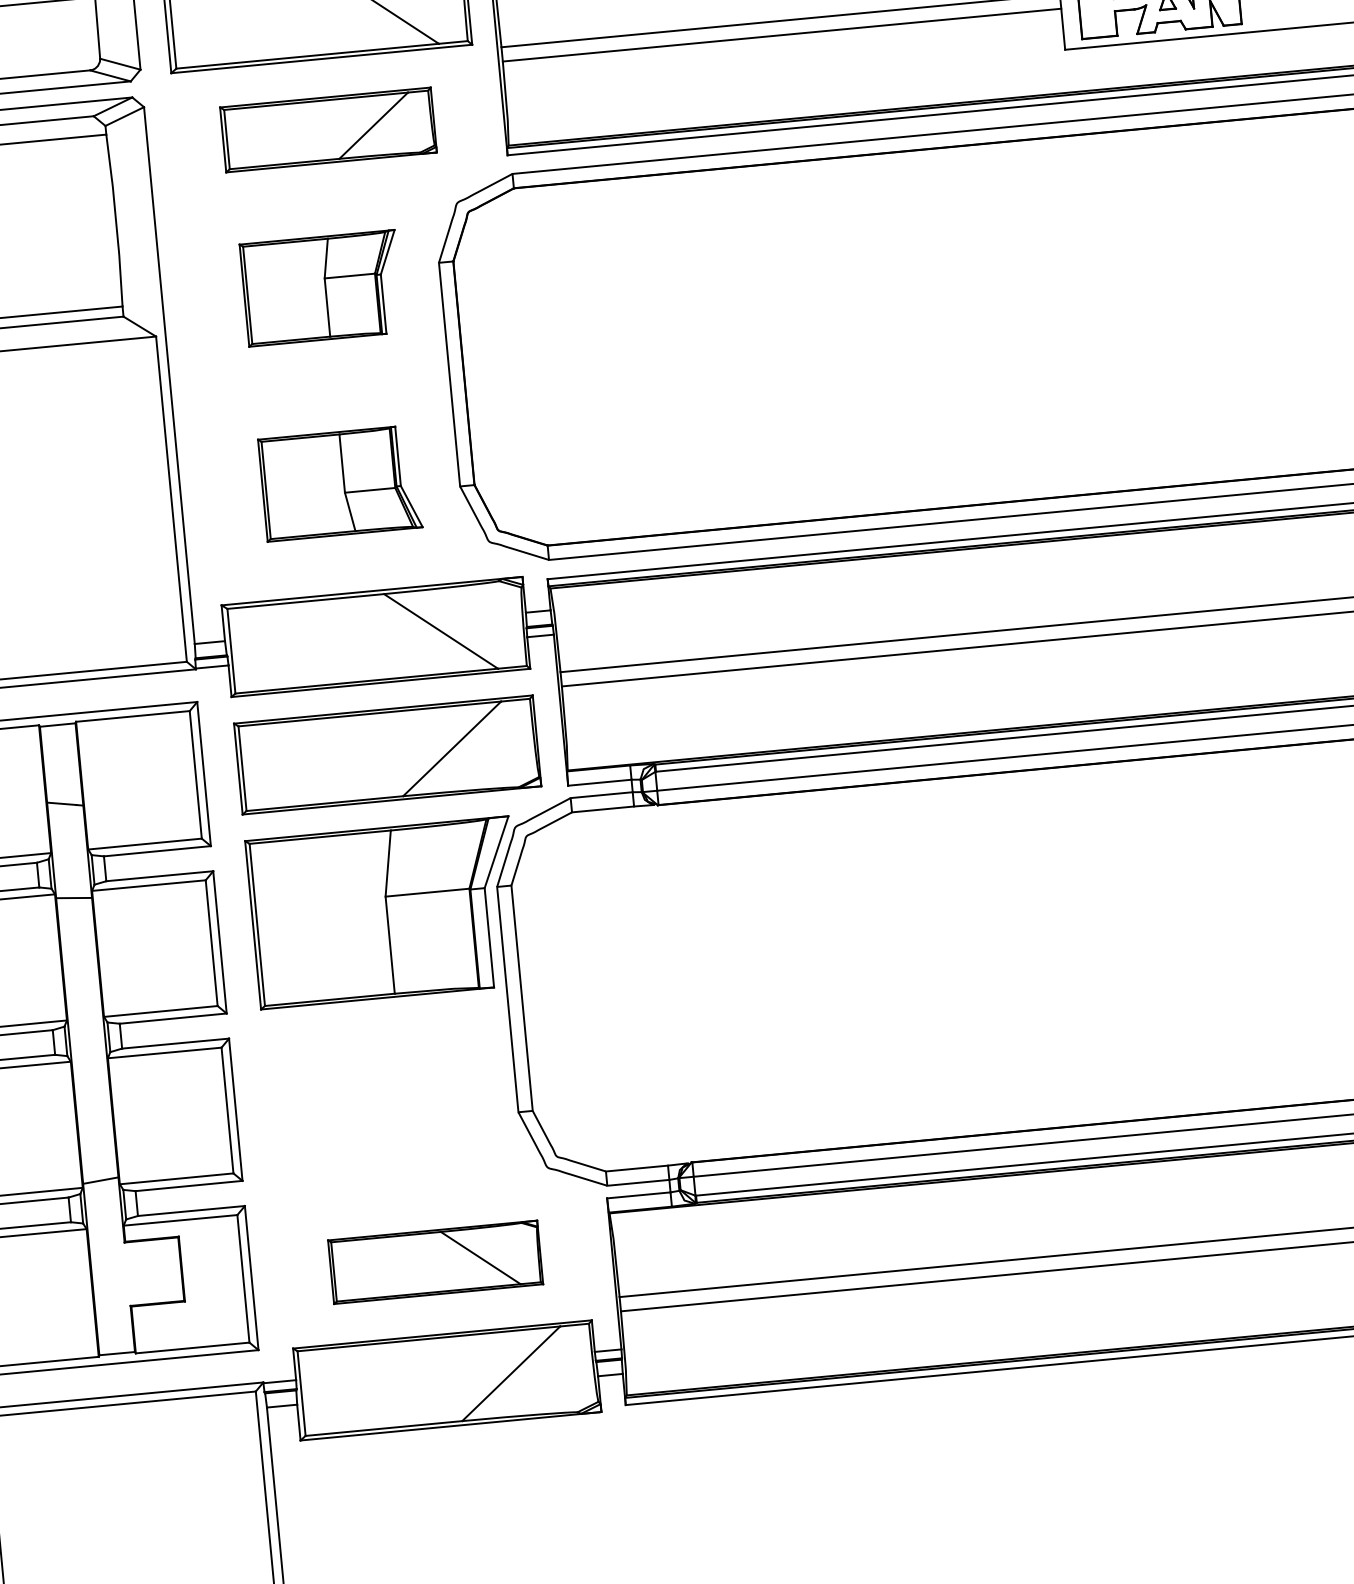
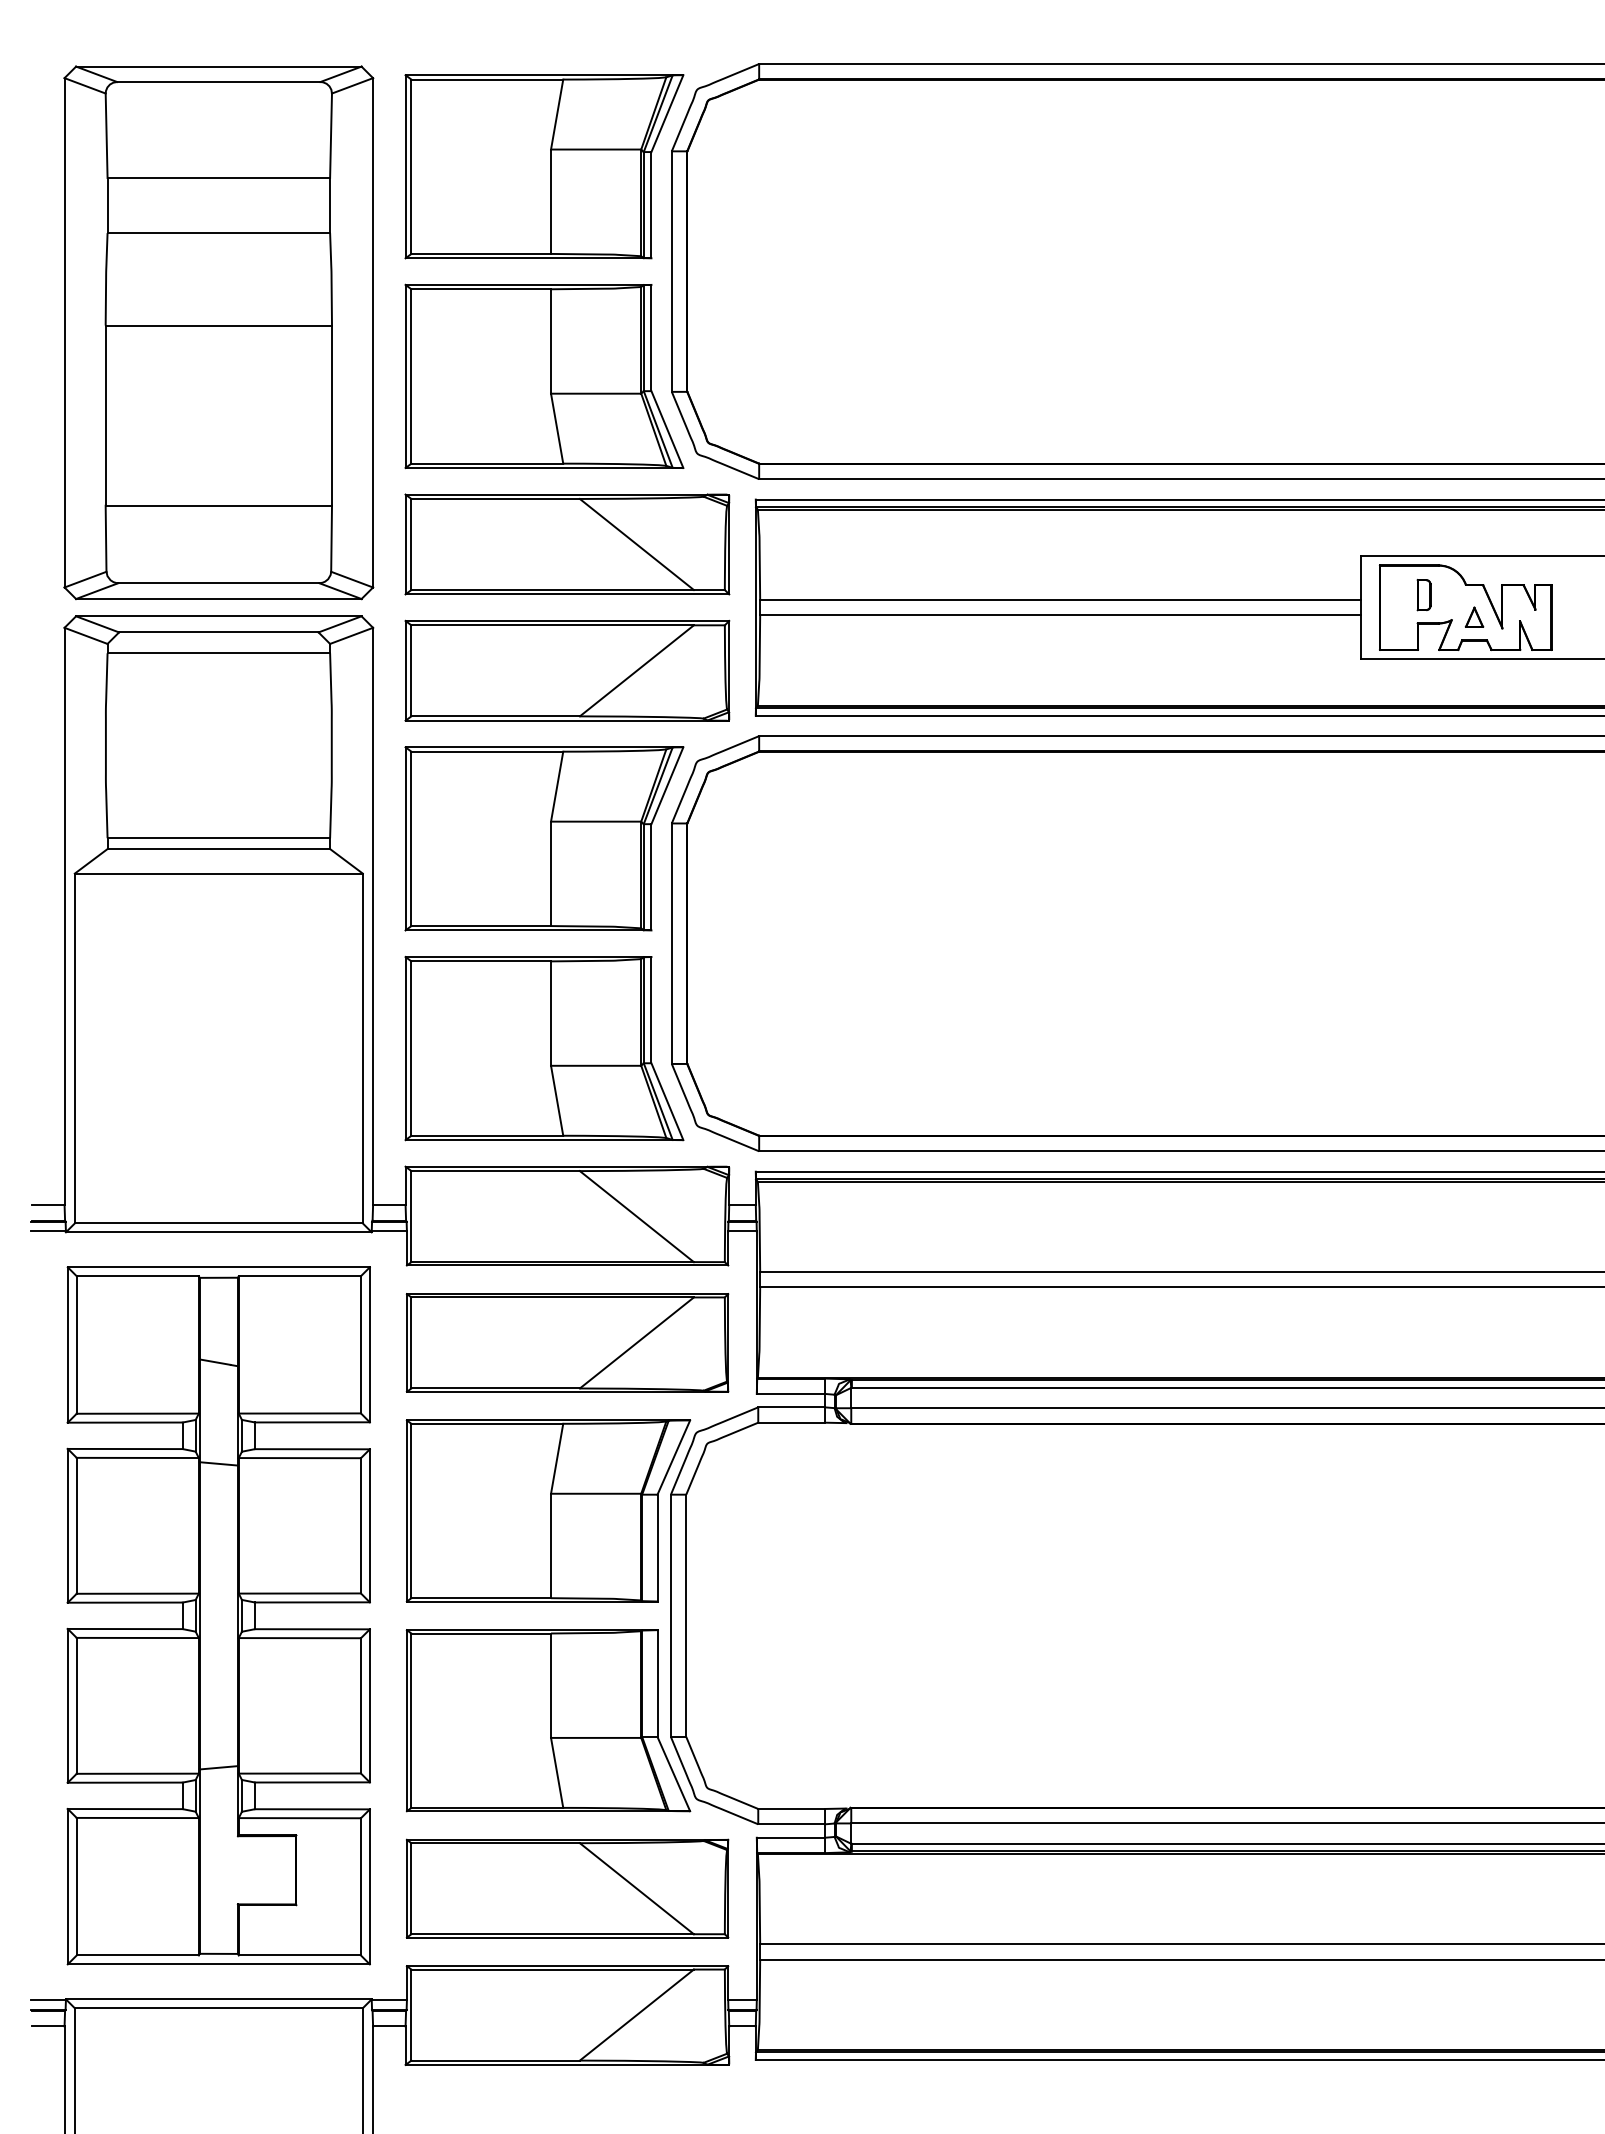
part: (328, 129) -> (567, 670), size x1.43
part: (321, 287) -> (544, 838), size x1.67
part: (340, 483) -> (544, 1048), size x1.67
part: (403, 1107) -> (548, 1720), added
part: (435, 1262) -> (567, 1888), size x1.43

